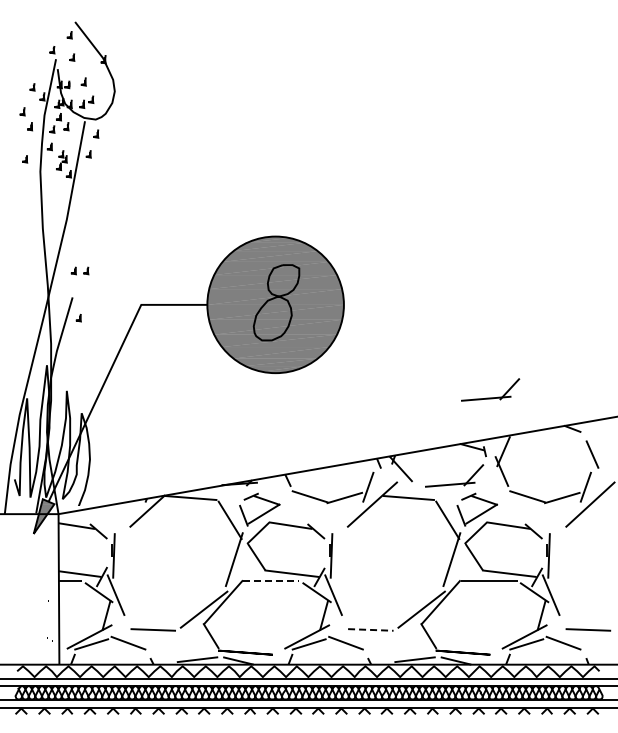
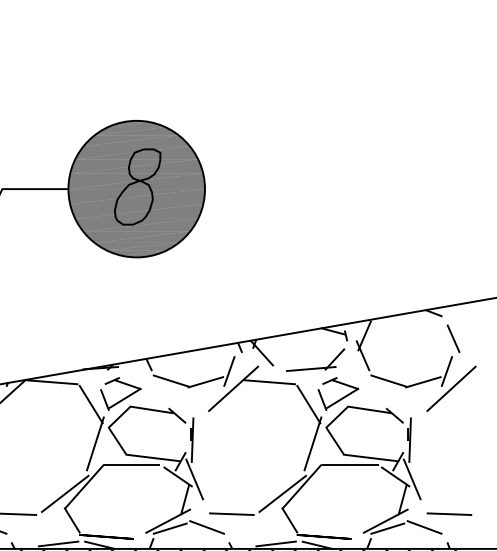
part: (490, 397) -> (351, 281), removed
line: (271, 581) -> (132, 465), dashed -> solid
line: (370, 629) -> (231, 513), dashed -> solid

